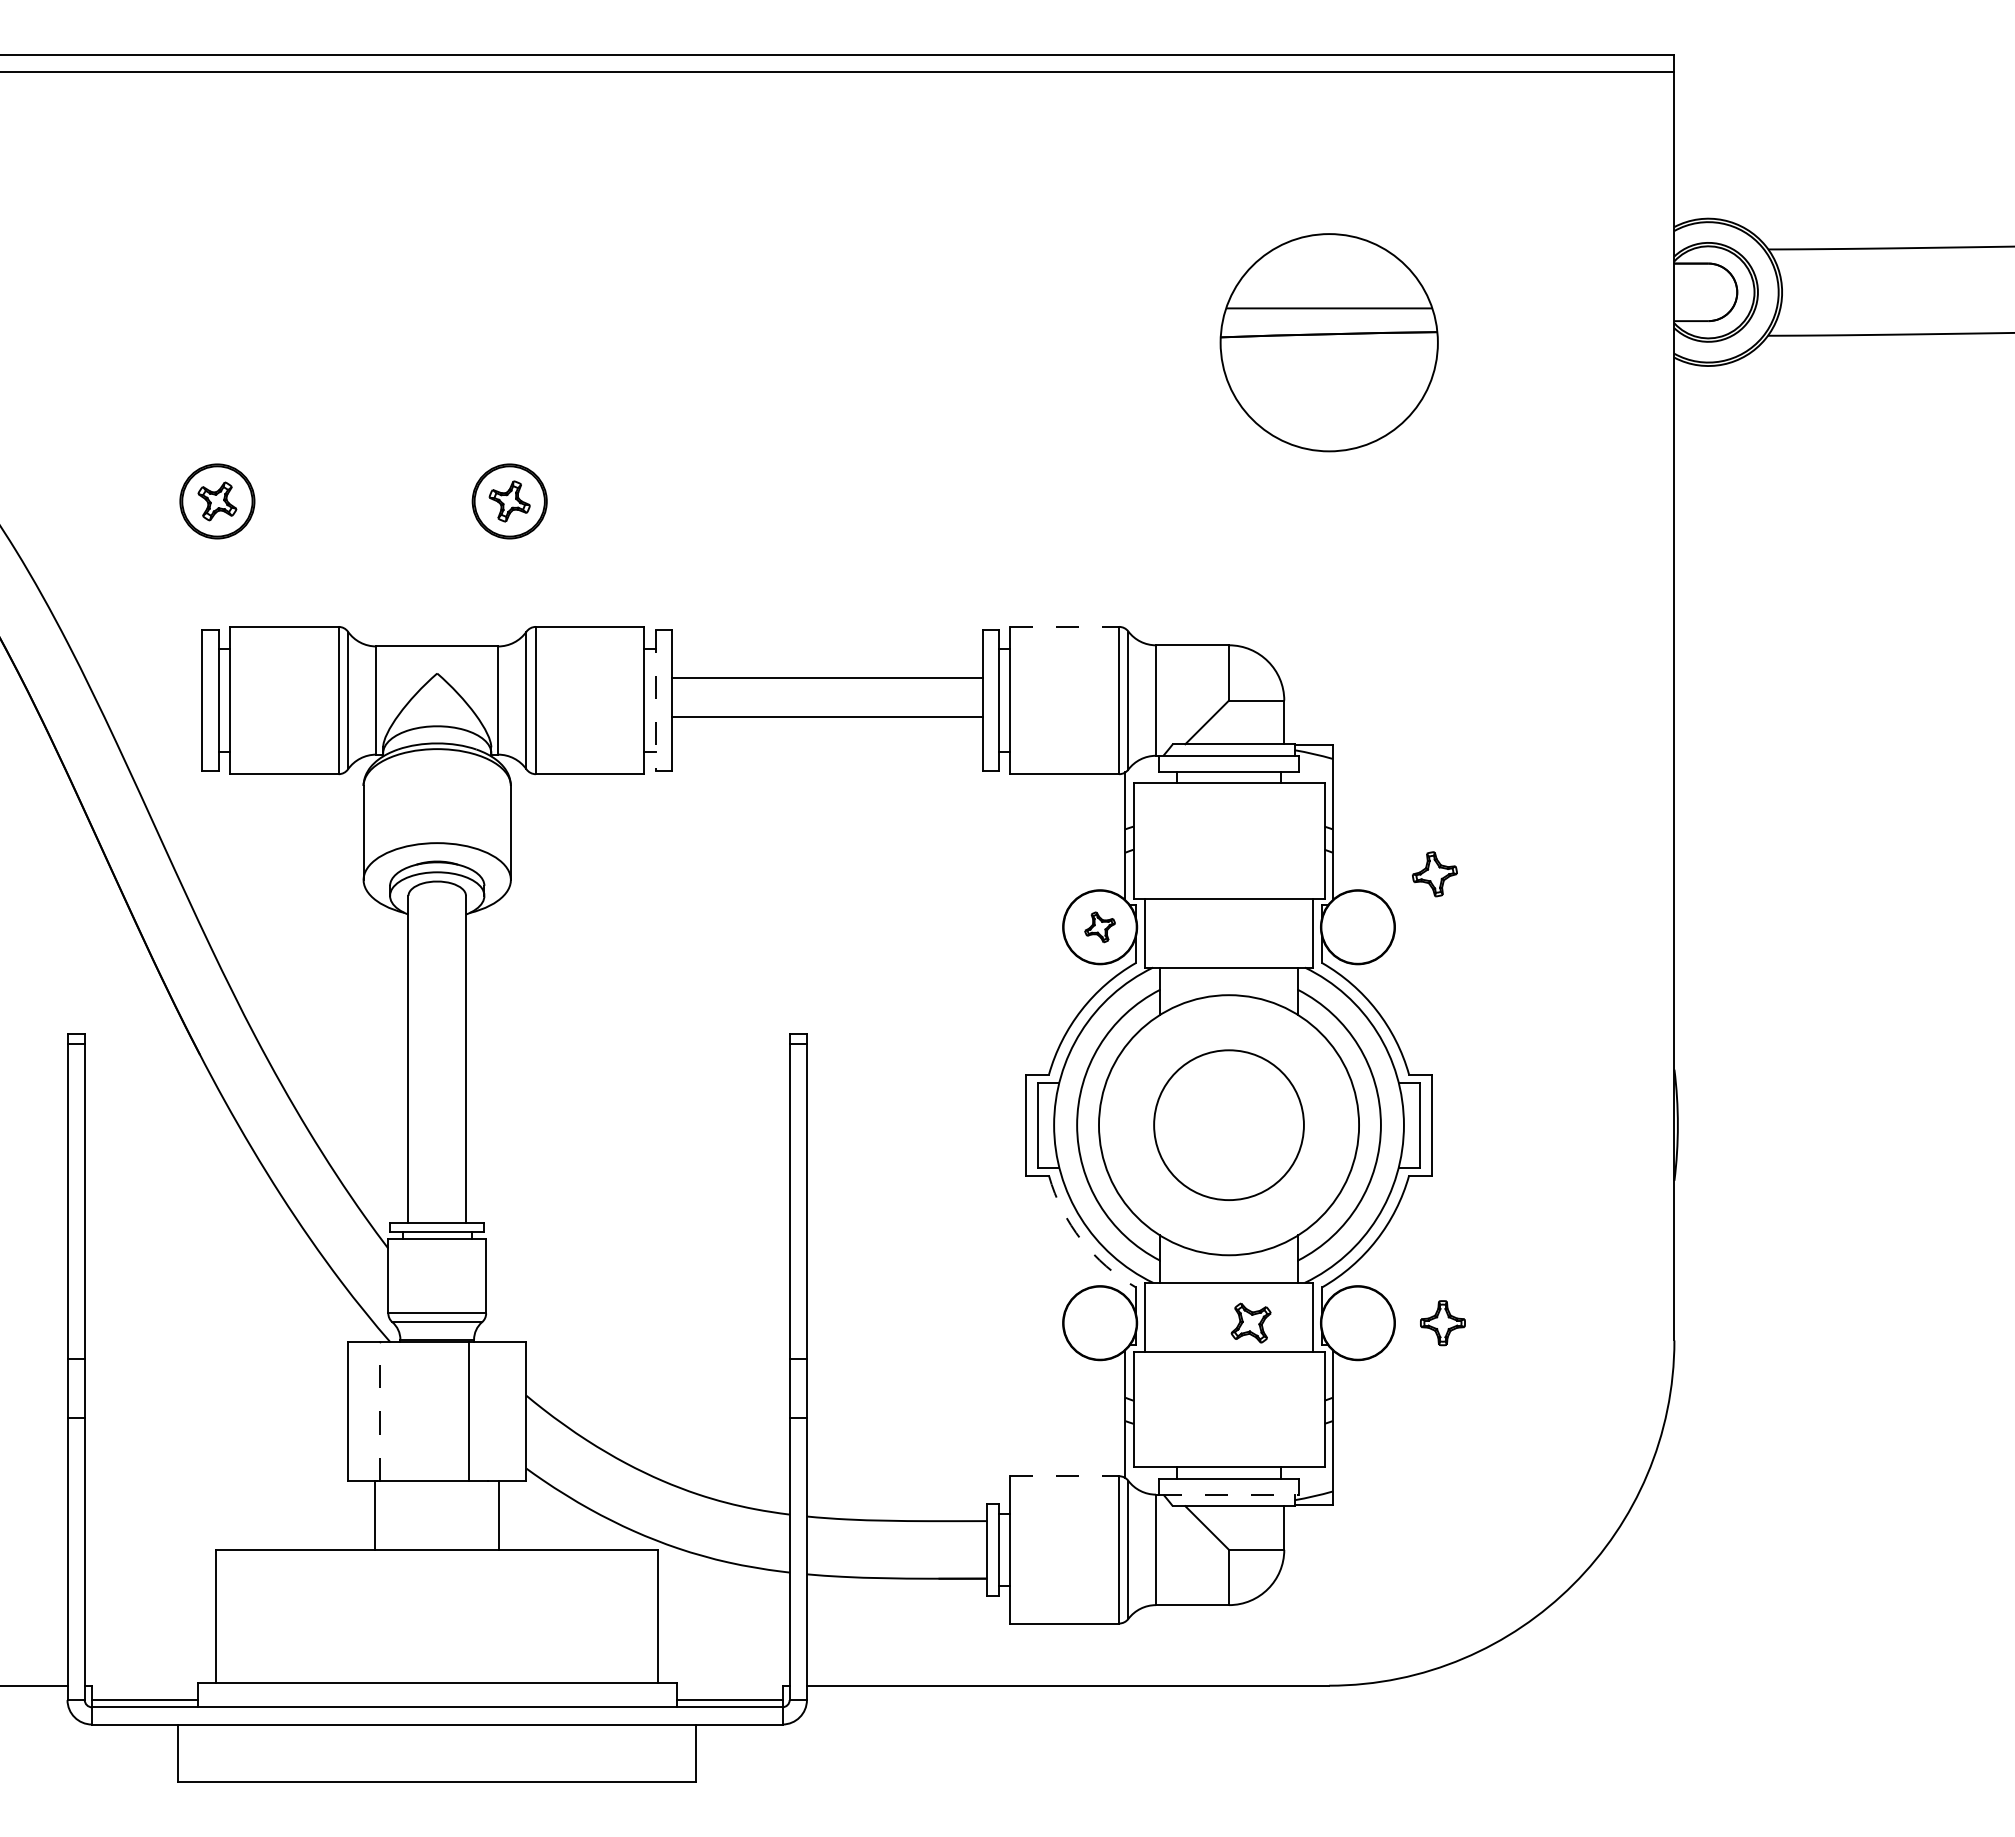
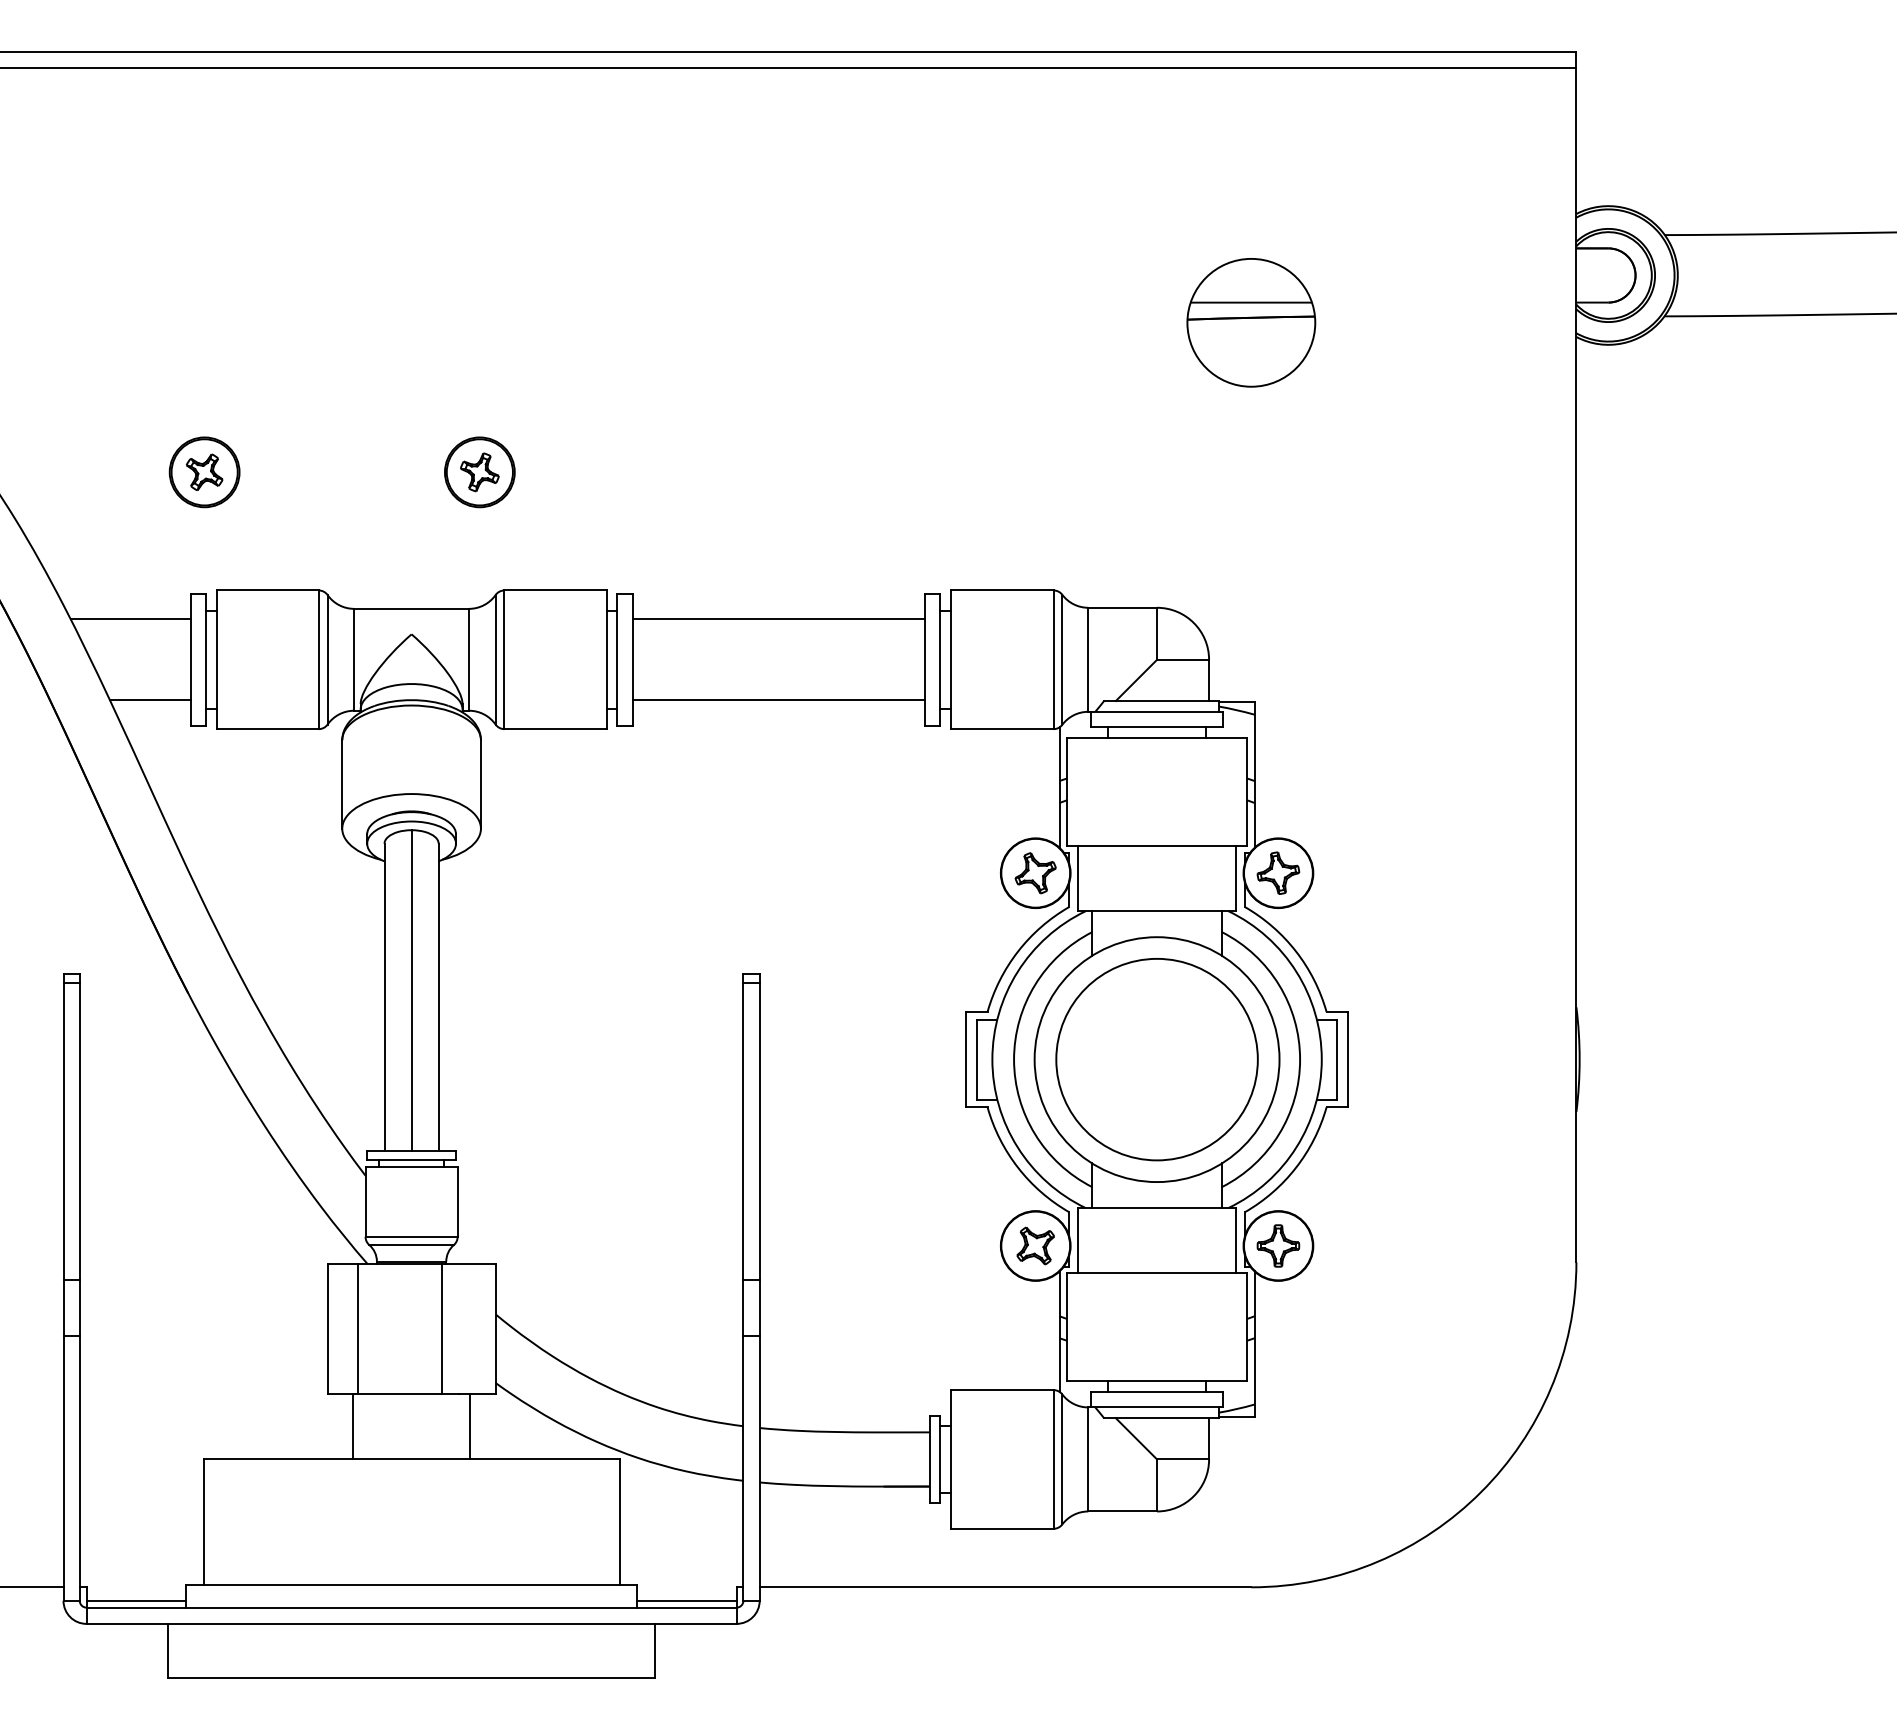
part: (1328, 342) -> (1250, 322), size x0.62
line: (1065, 626) -> (1003, 590), dashed -> solid
line: (138, 657) -> (130, 619), added
line: (827, 677) -> (779, 700), moved
line: (655, 701) -> (617, 660), dashed -> solid
line: (827, 717) -> (779, 619), moved
line: (159, 743) -> (150, 700), added
part: (1434, 874) -> (1278, 873), moved
part: (1099, 927) -> (1035, 873), size x1.43
line: (437, 1051) -> (411, 990), added
circle: (1229, 1125) -> (1157, 1059), size x1.43
arc: (1081, 1240) -> (1018, 1168), dashed -> solid
part: (1250, 1322) -> (1035, 1245), moved
part: (1442, 1323) -> (1278, 1246), moved
line: (380, 1410) -> (358, 1328), dashed -> solid
line: (1065, 1476) -> (1003, 1390), dashed -> solid
line: (1229, 1494) -> (1157, 1407), dashed -> solid

